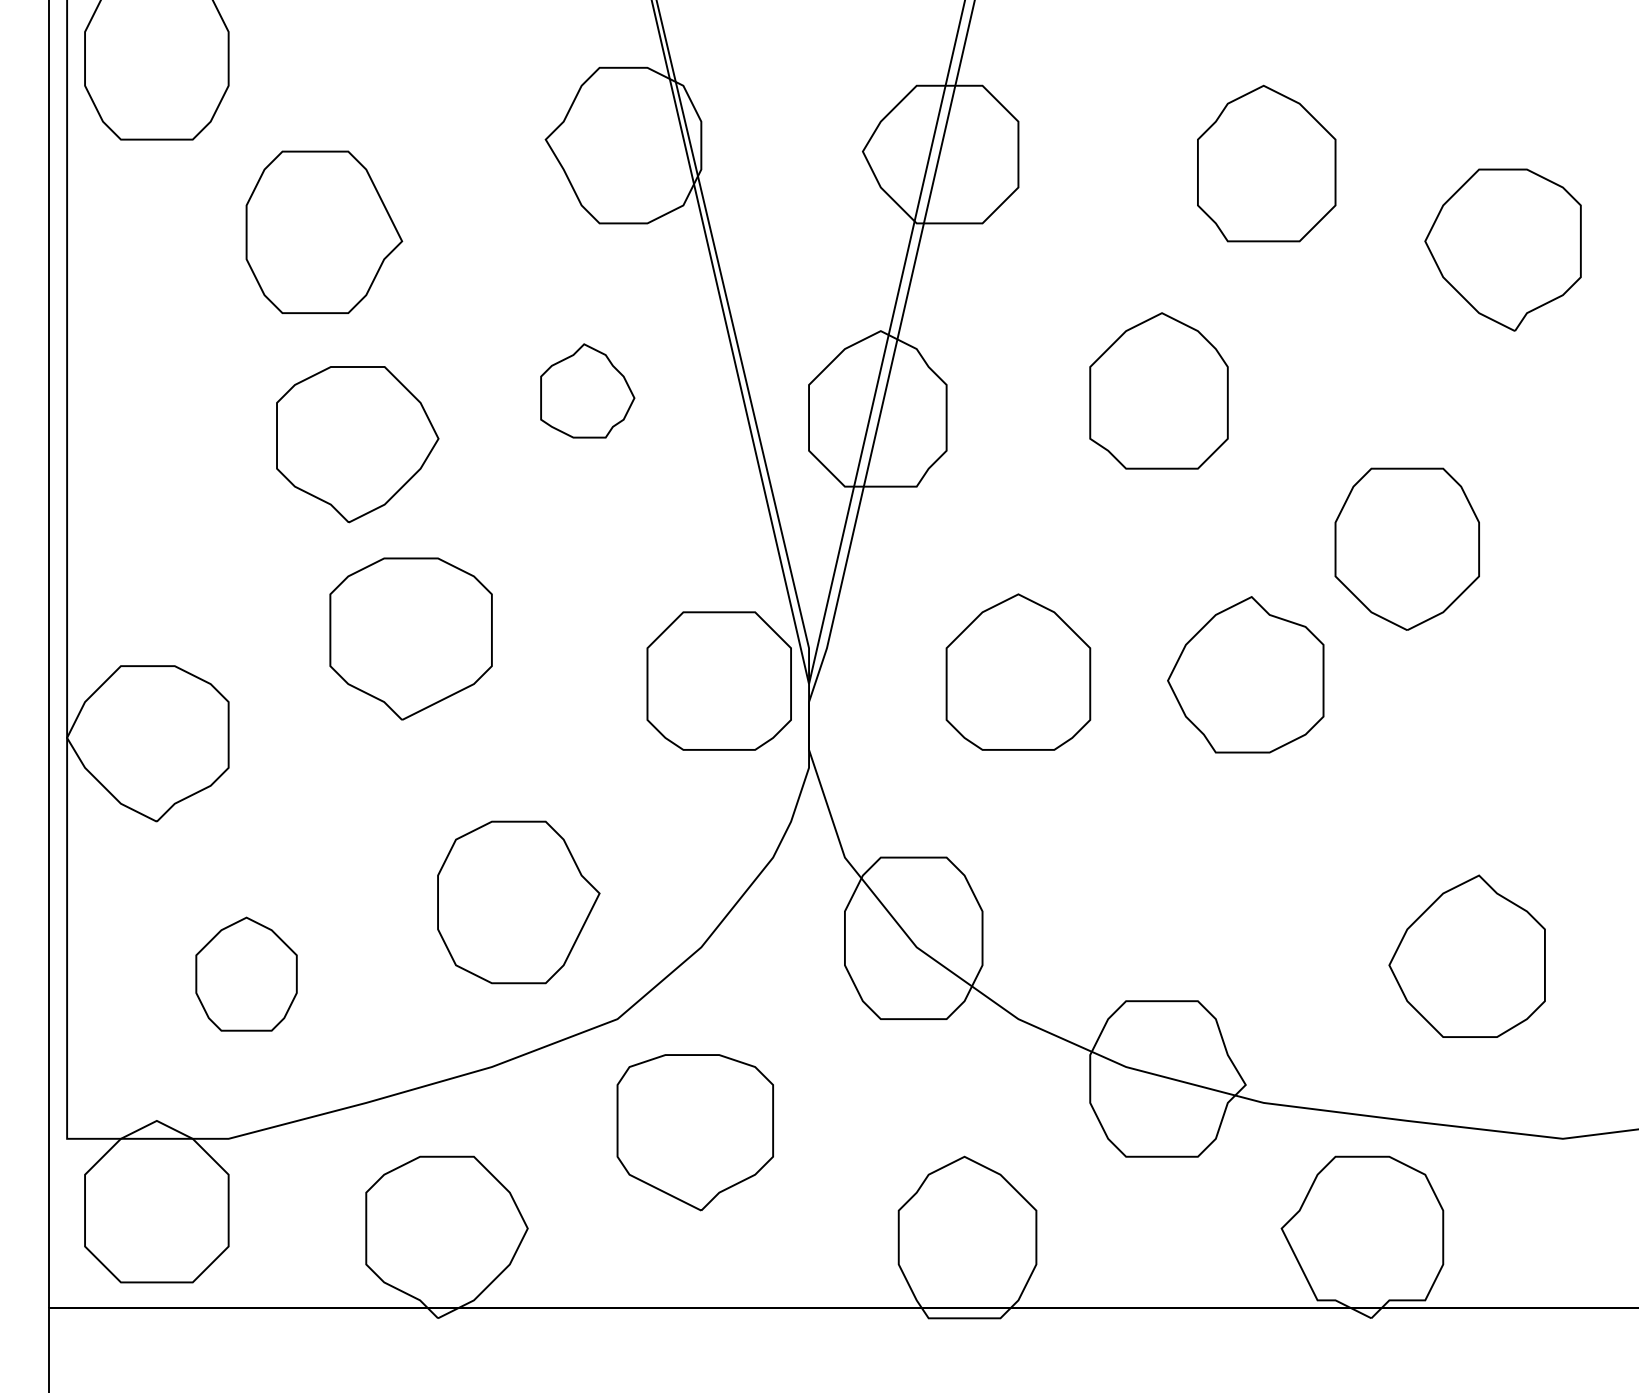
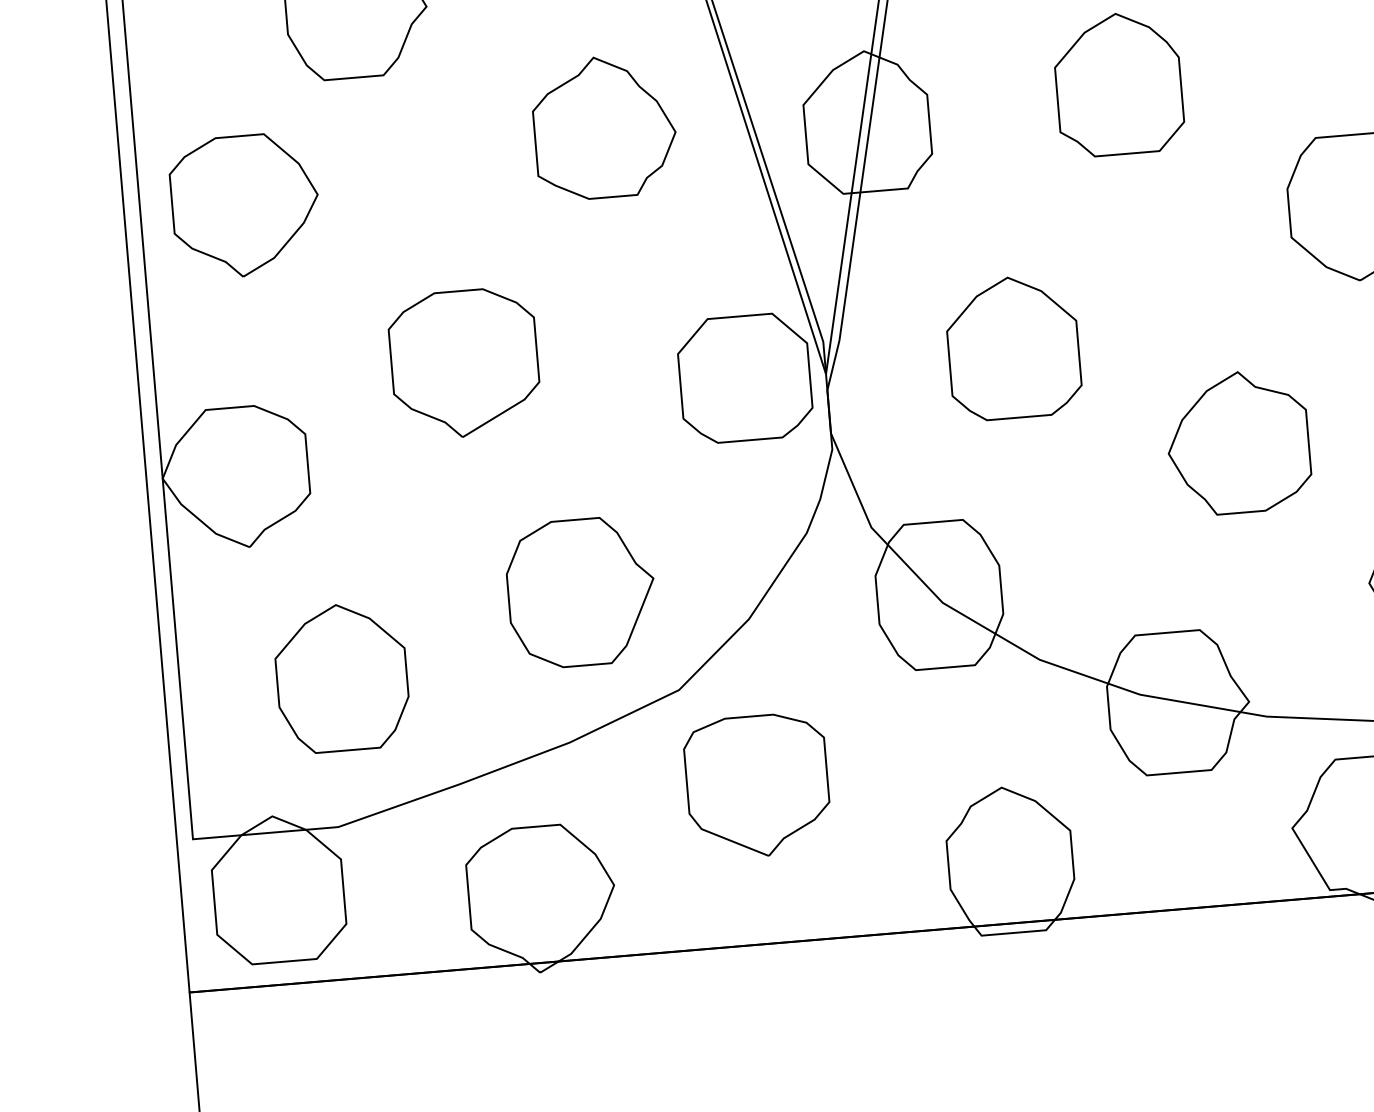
part: (587, 390) -> (604, 126), size x1.67
part: (357, 444) -> (245, 205), moved
part: (1245, 674) -> (1238, 442), moved
part: (246, 973) -> (341, 677), size x1.43

